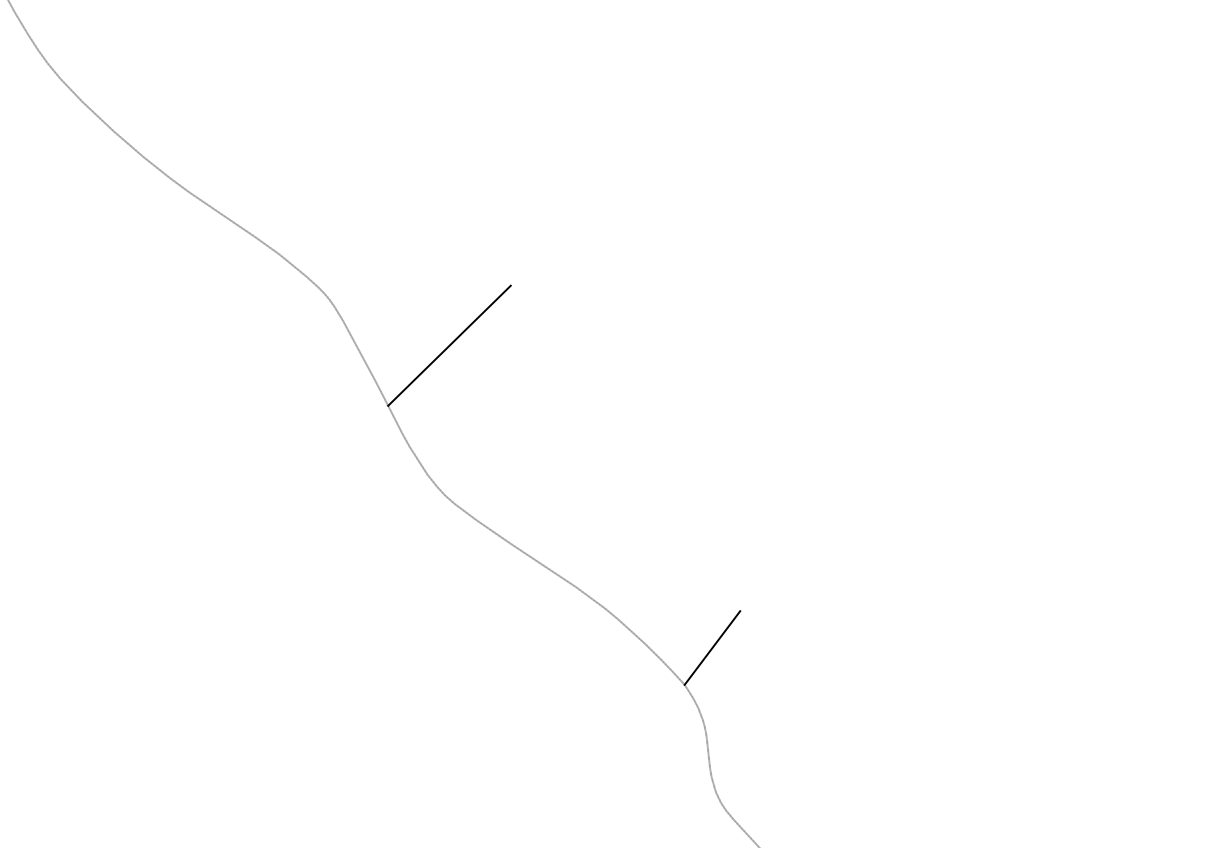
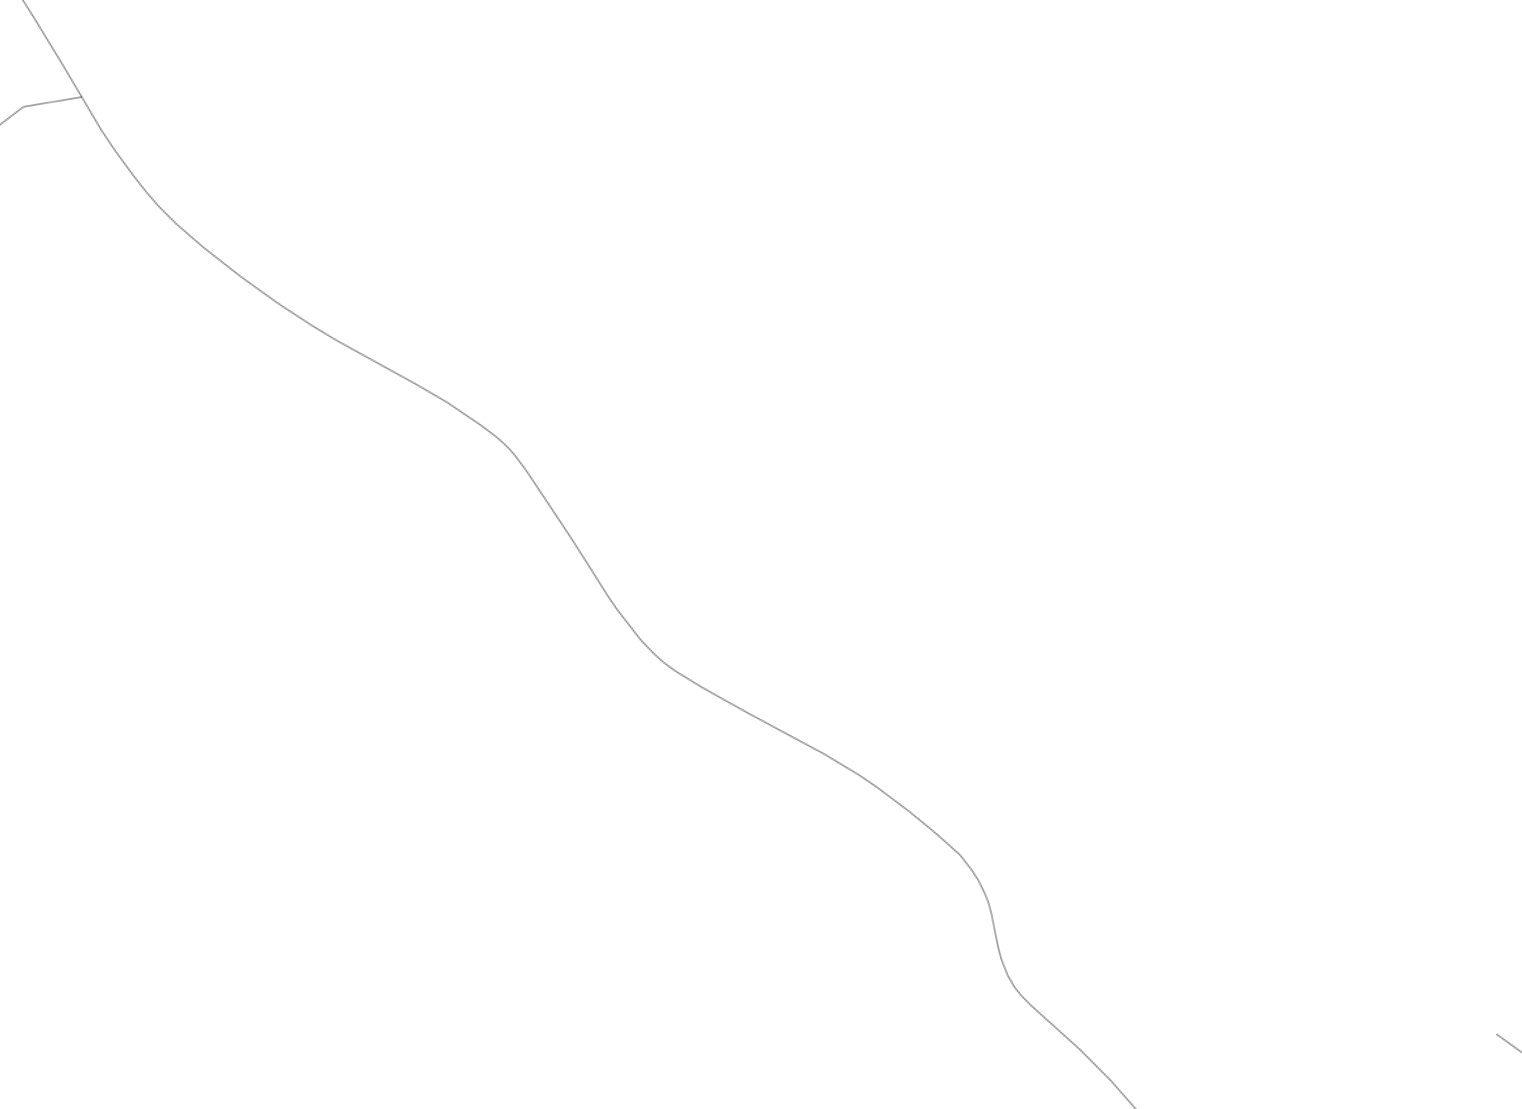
line: (449, 345) -> (652, 489), removed
line: (712, 647) -> (988, 809), removed

